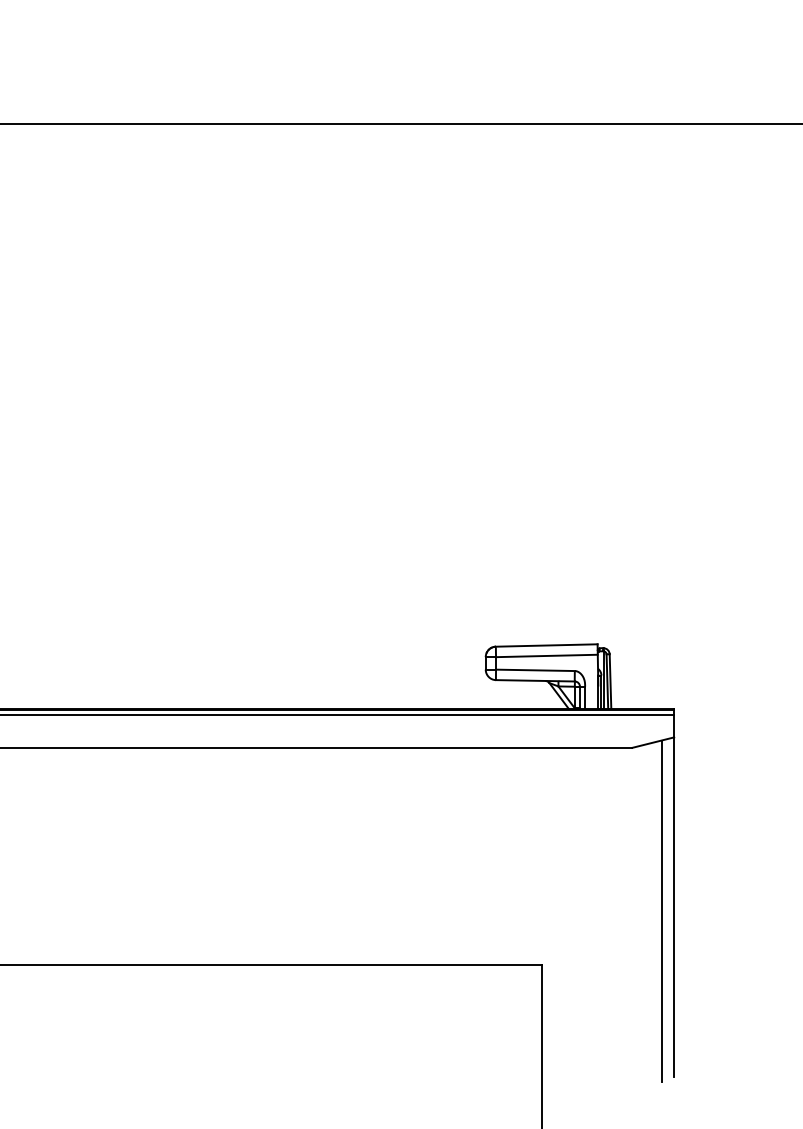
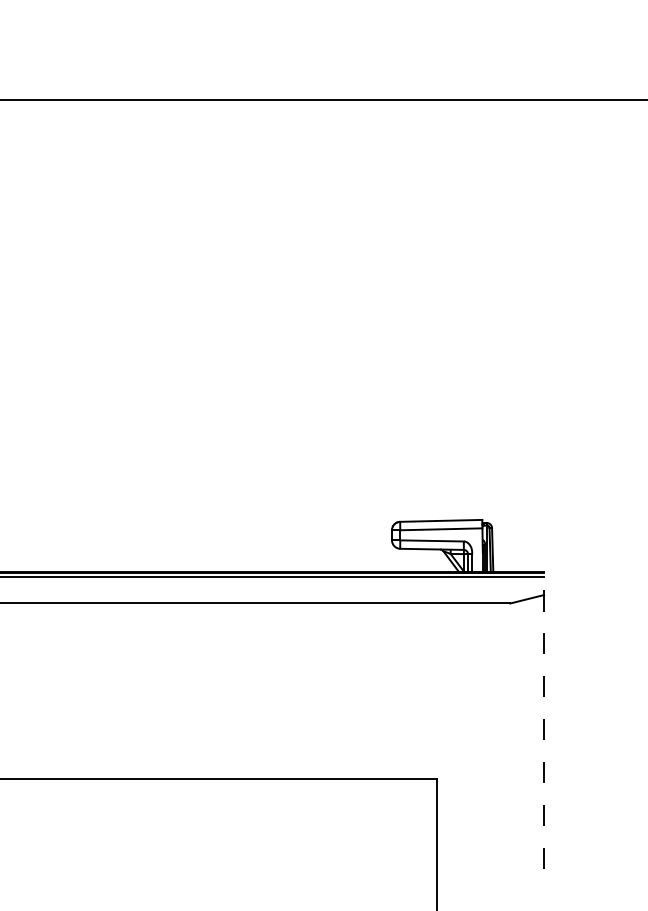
line: (674, 892) -> (544, 720), solid -> dashed
line: (661, 911) -> (533, 735), removed

